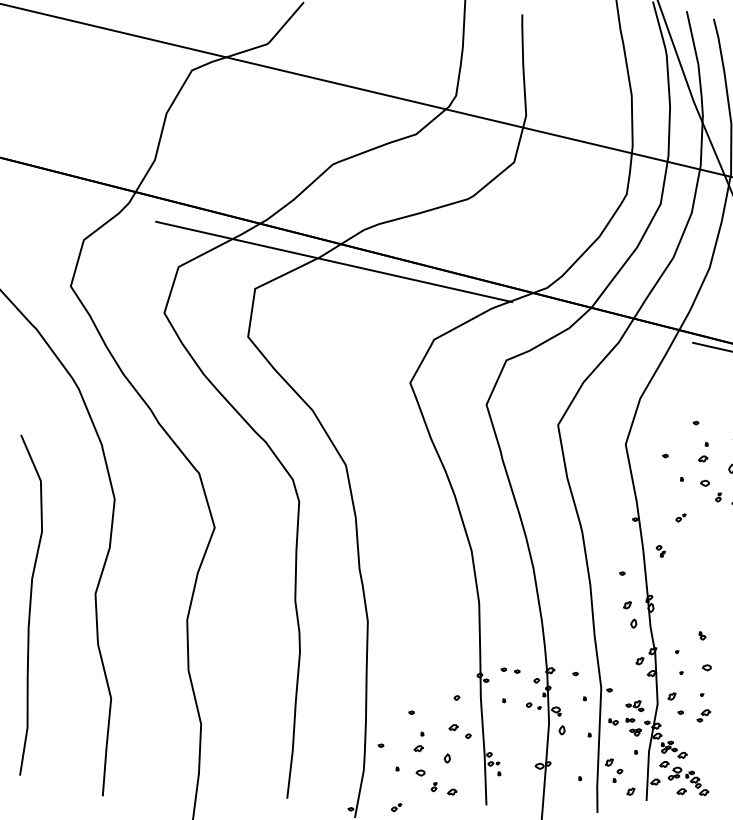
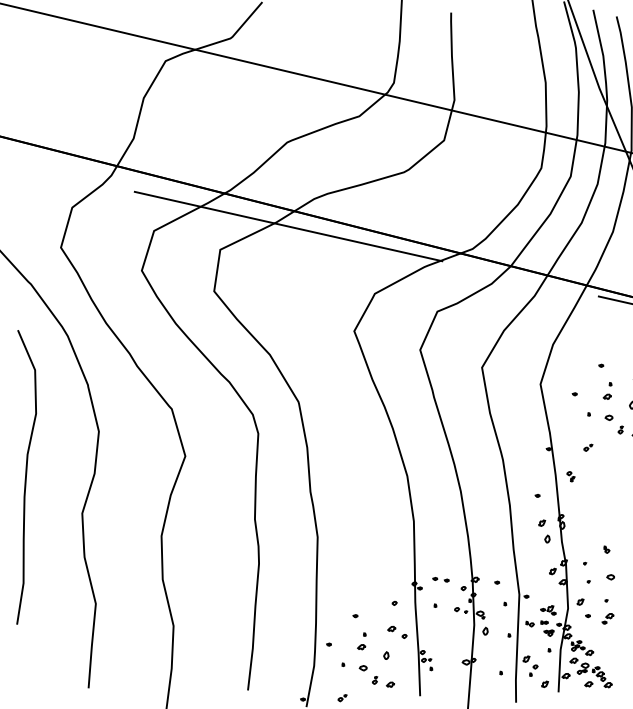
curve: (30, 604) -> (26, 476), moved

